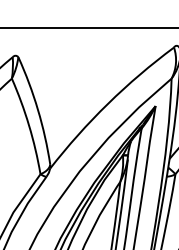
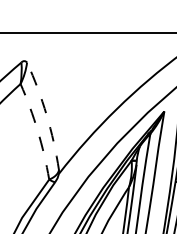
arc: (38, 109) -> (47, 114), solid -> dashed
arc: (29, 125) -> (38, 130), solid -> dashed

